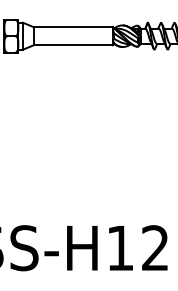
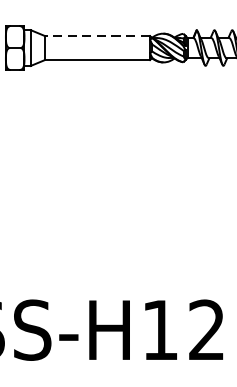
line: (72, 27) -> (96, 36), solid -> dashed

